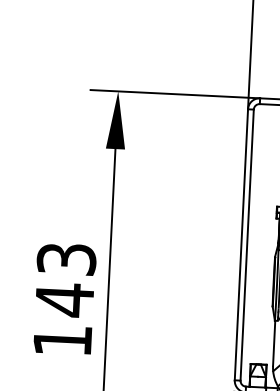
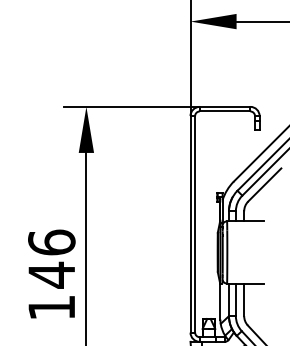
text: (66, 259) -> (51, 242), 143 -> 146

